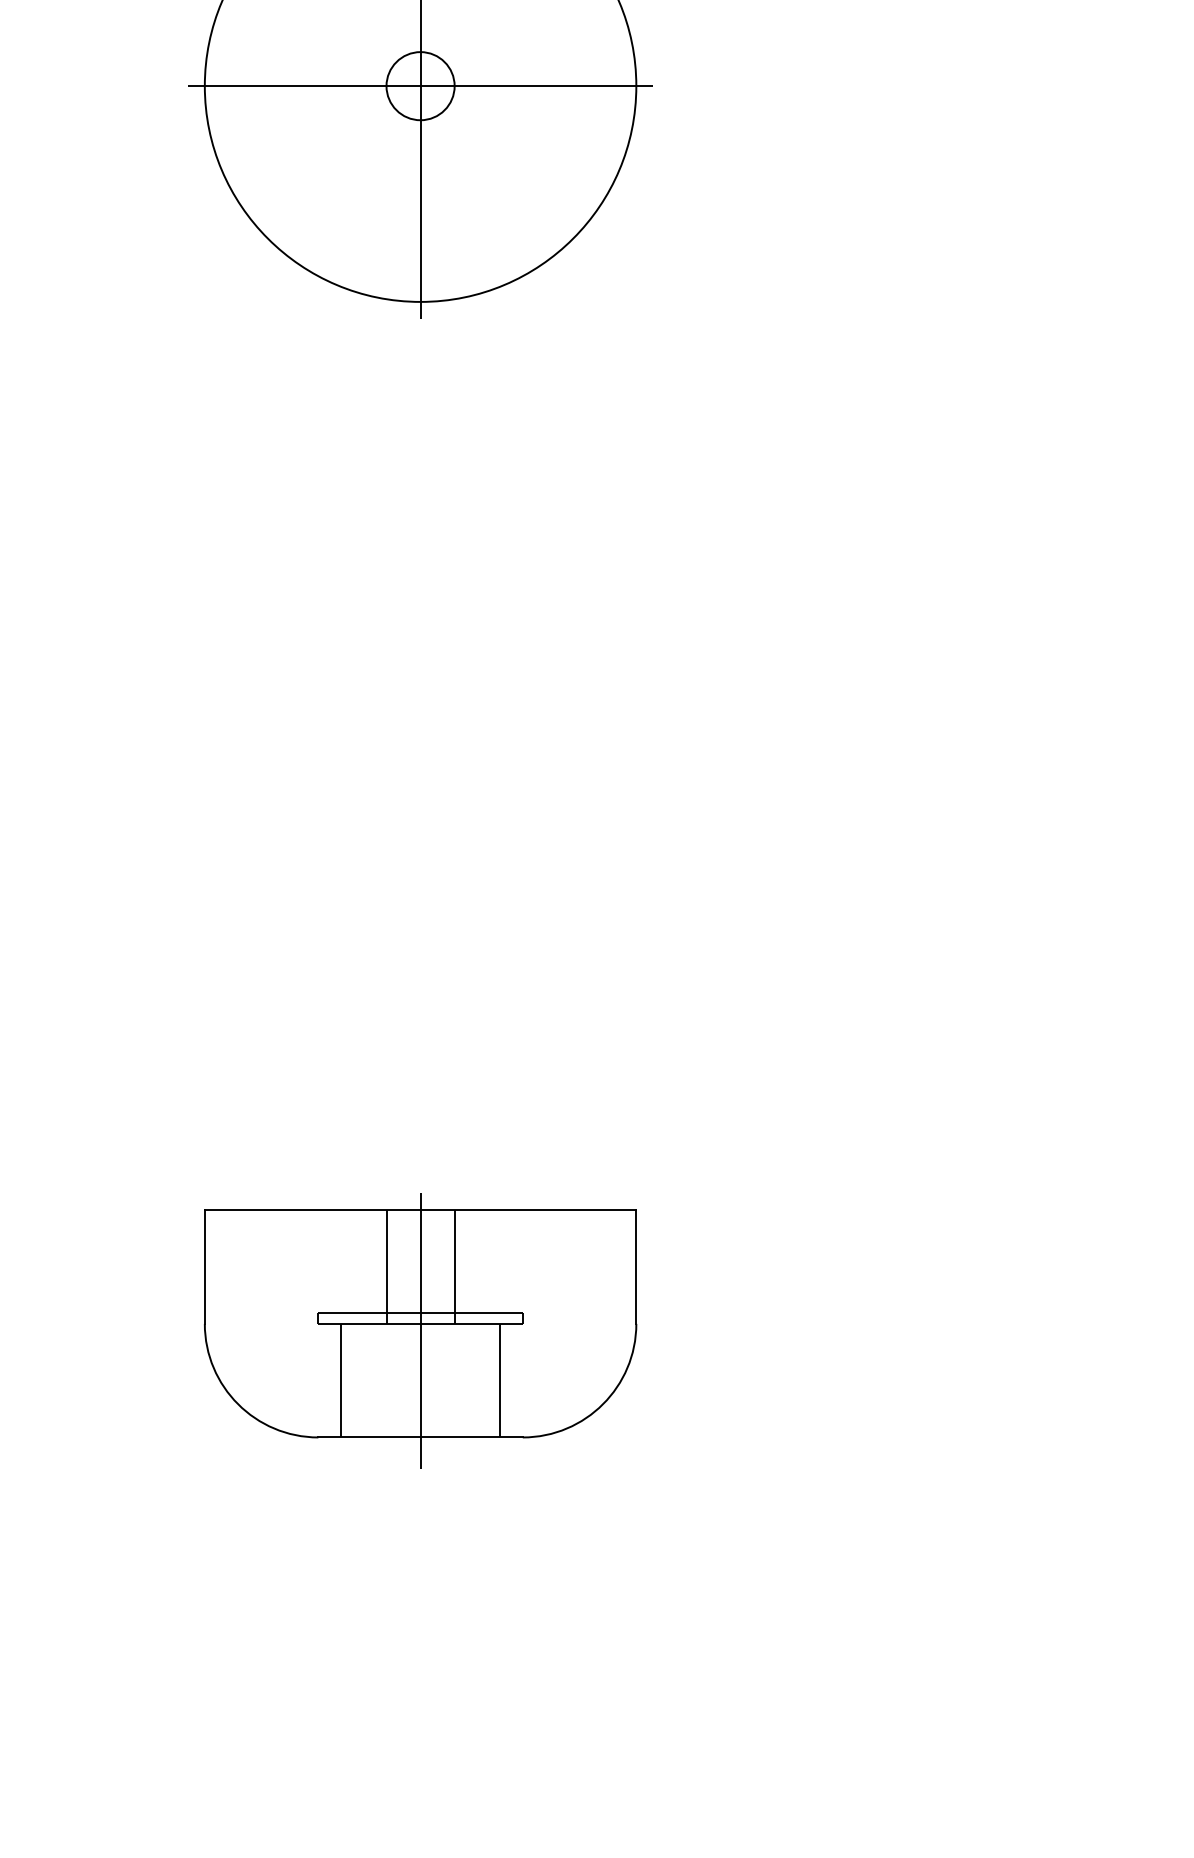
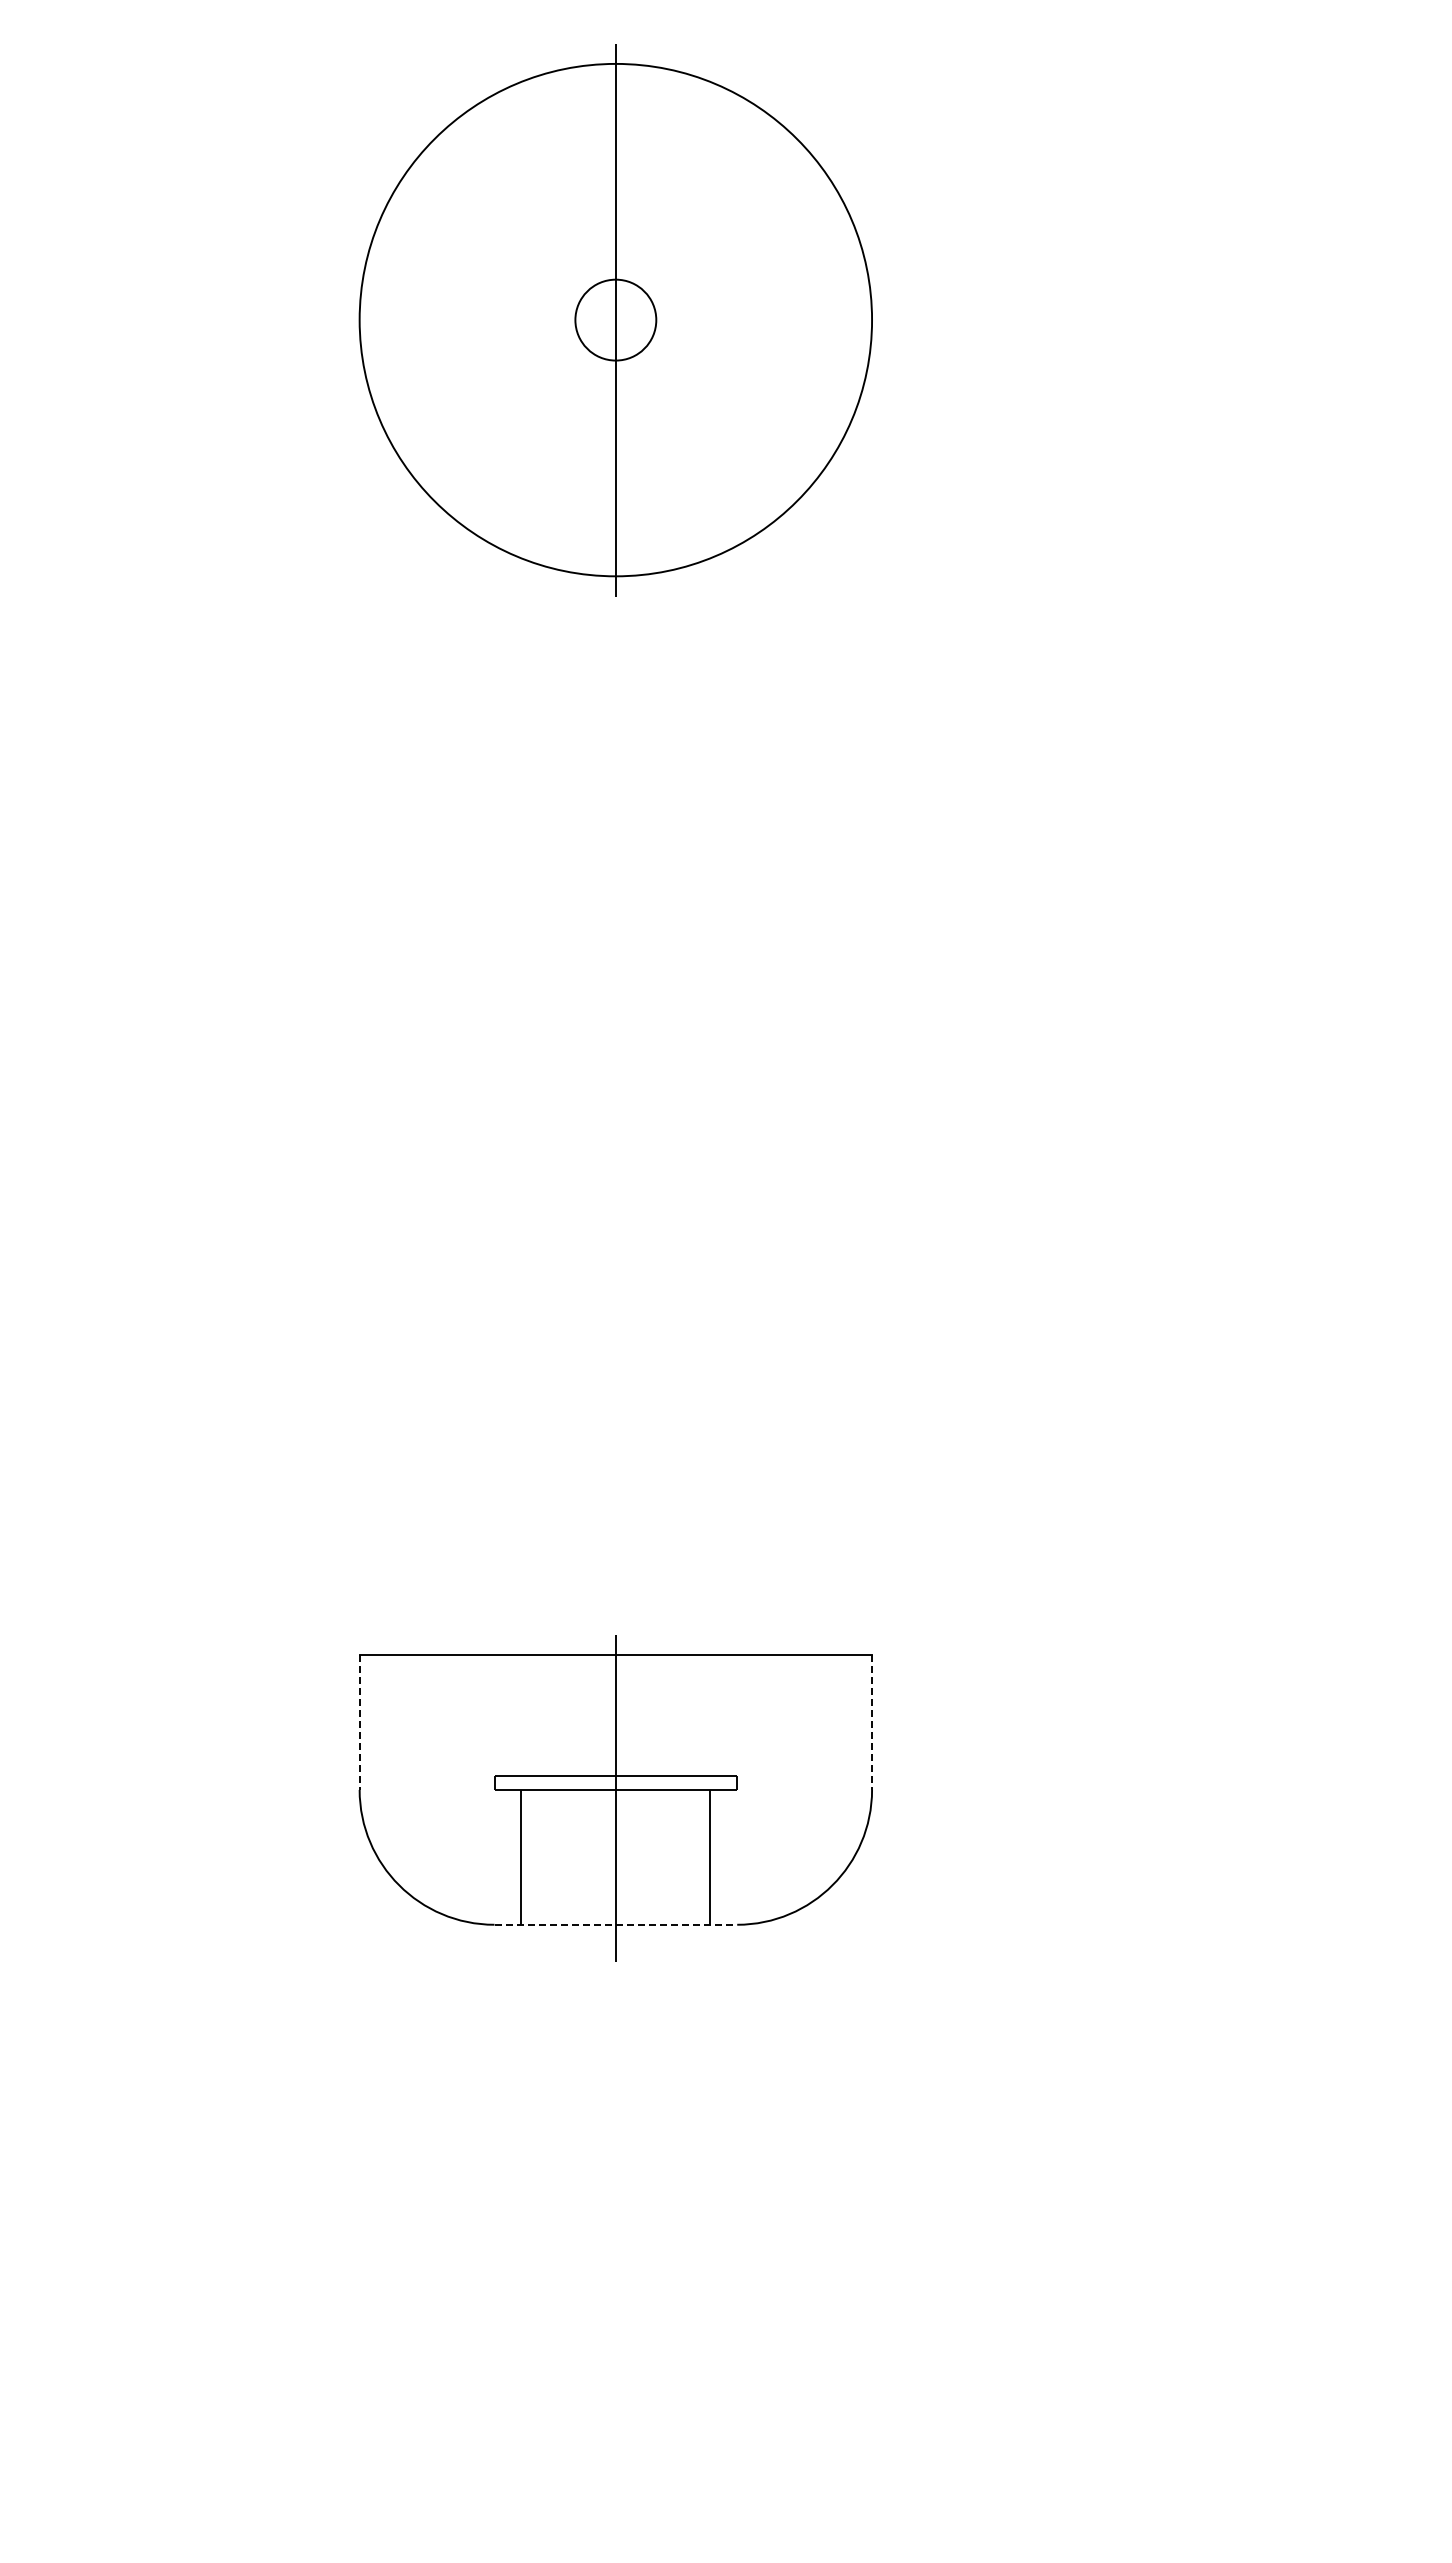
line: (420, 86) -> (615, 320), removed
line: (204, 1267) -> (359, 1723), solid -> dashed
line: (386, 1267) -> (575, 1722), removed
line: (454, 1267) -> (656, 1722), removed
line: (636, 1267) -> (872, 1723), solid -> dashed
line: (421, 1437) -> (616, 1924), solid -> dashed

